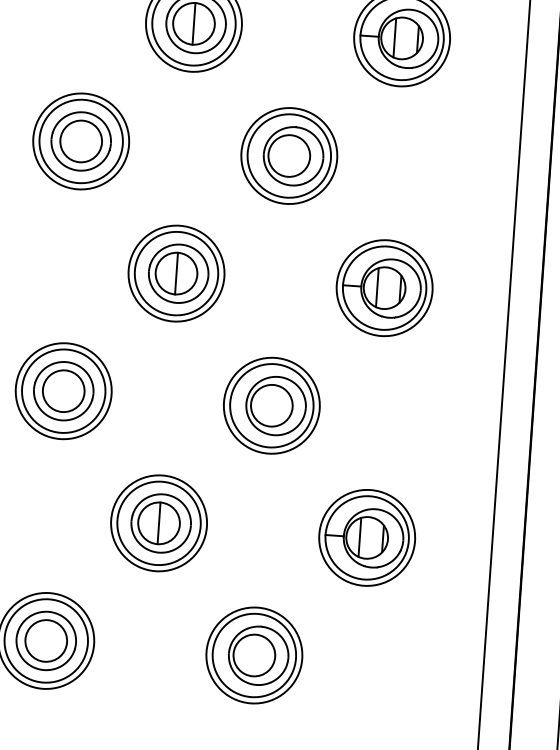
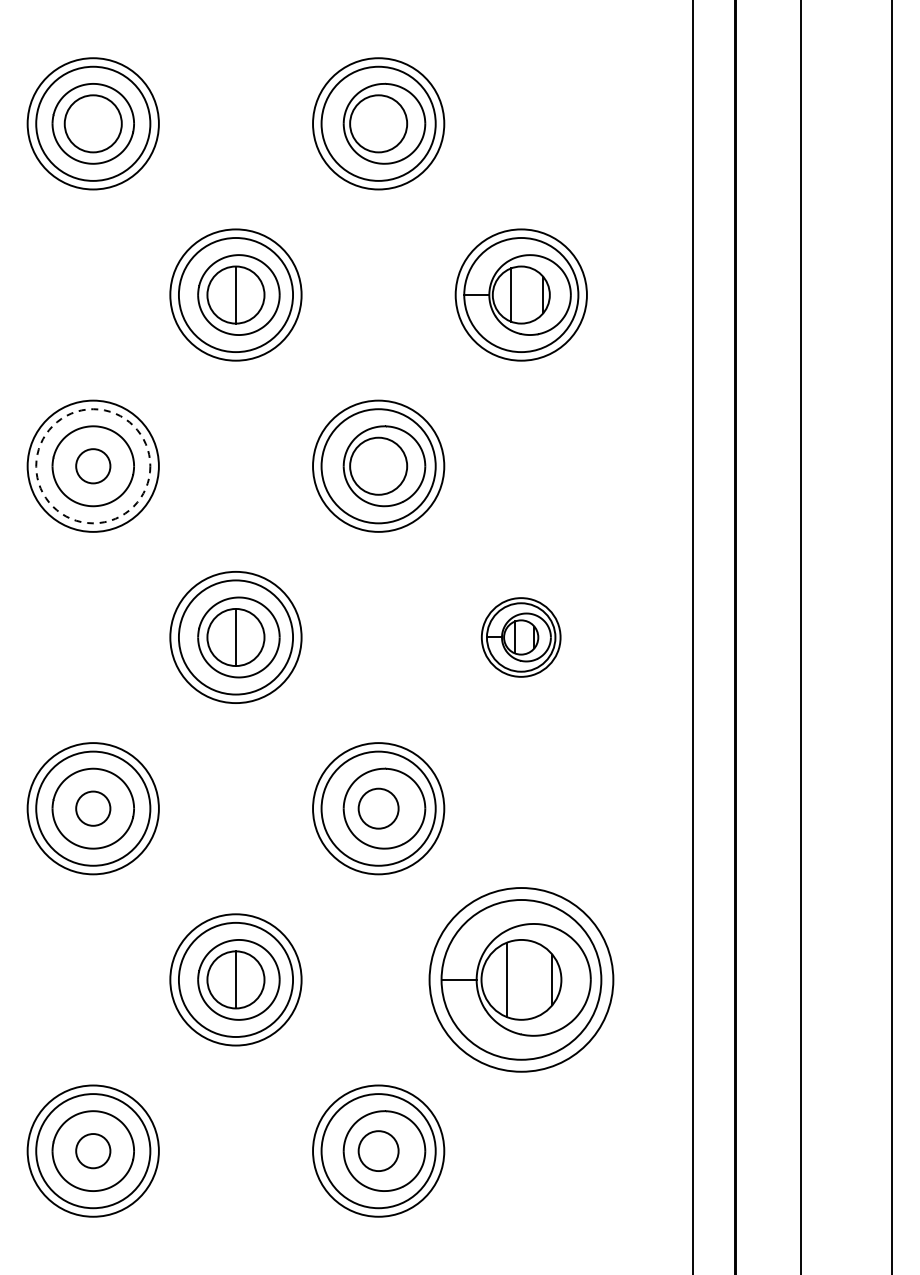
circle: (80, 140) -> (92, 465), size x0.6
circle: (81, 141) -> (93, 466), solid -> dashed
part: (384, 288) -> (520, 637), size x0.6
circle: (63, 391) -> (92, 808), size x0.6
circle: (271, 405) -> (378, 808), size x0.7
part: (366, 537) -> (520, 979), size x1.4
circle: (45, 640) -> (92, 1150), size x0.6
circle: (254, 655) -> (378, 1150), size x0.7

